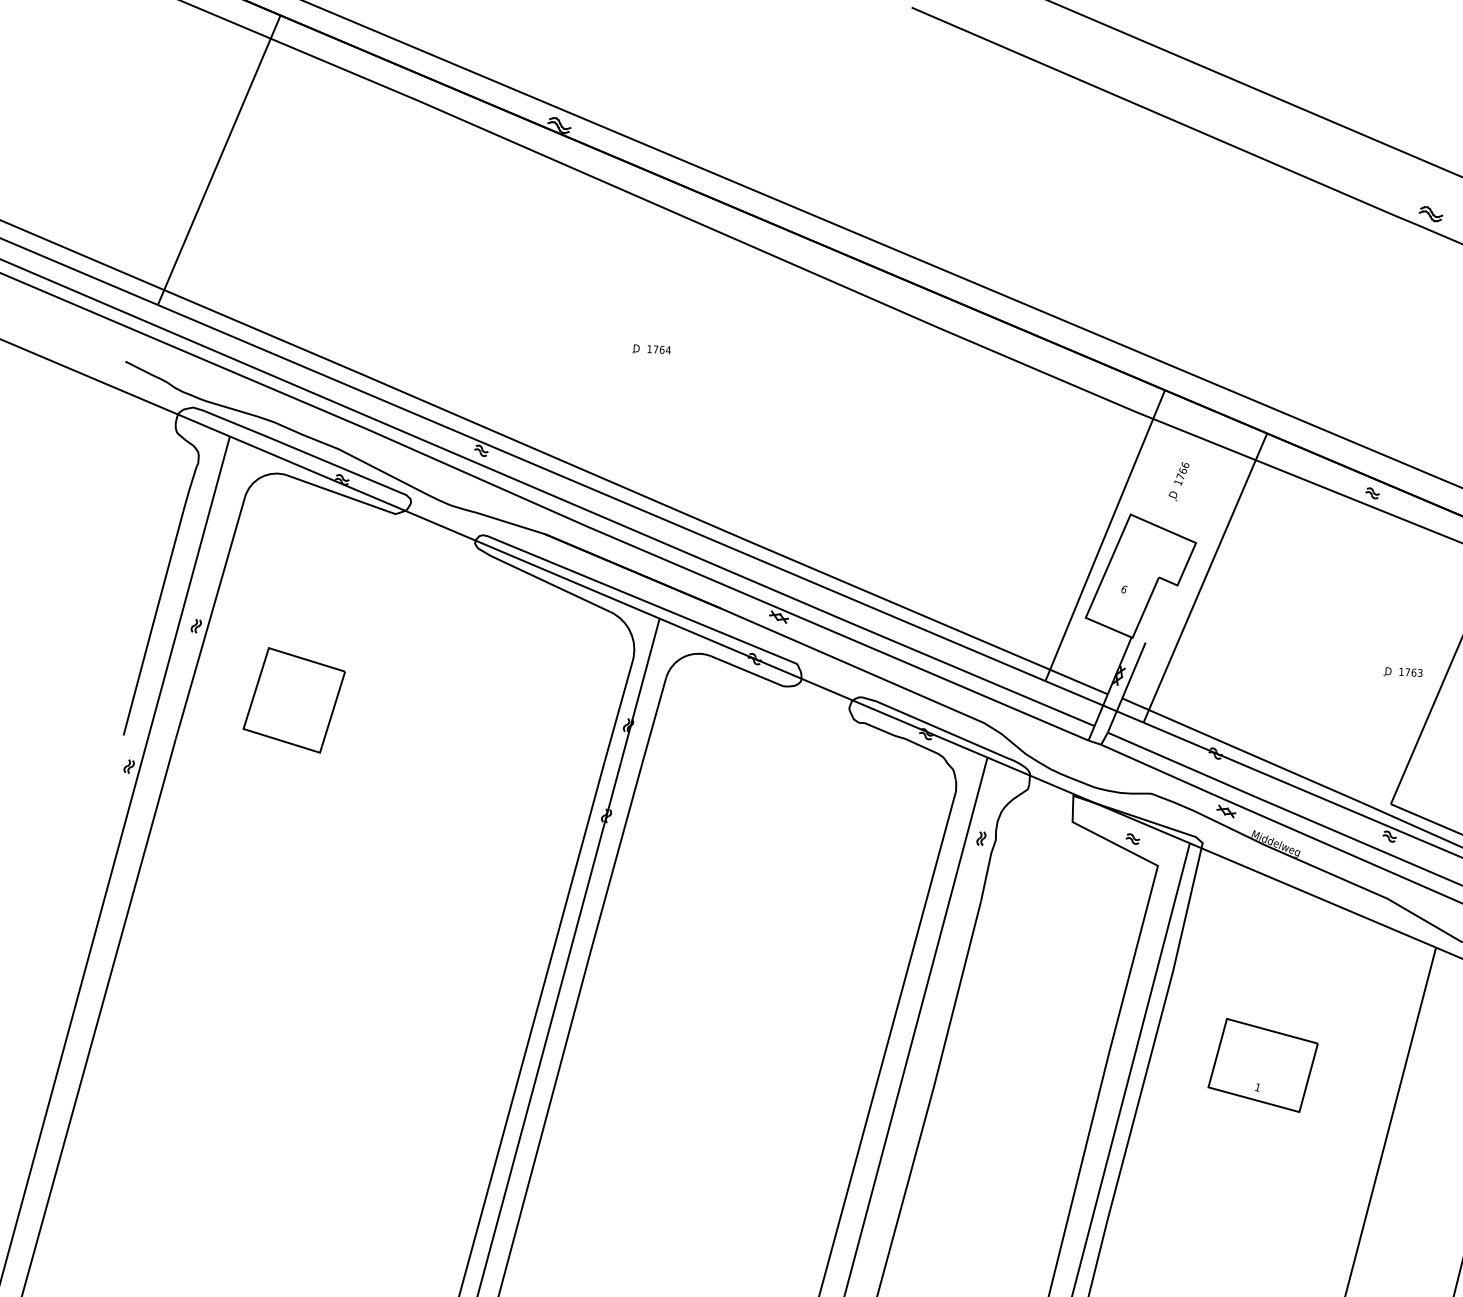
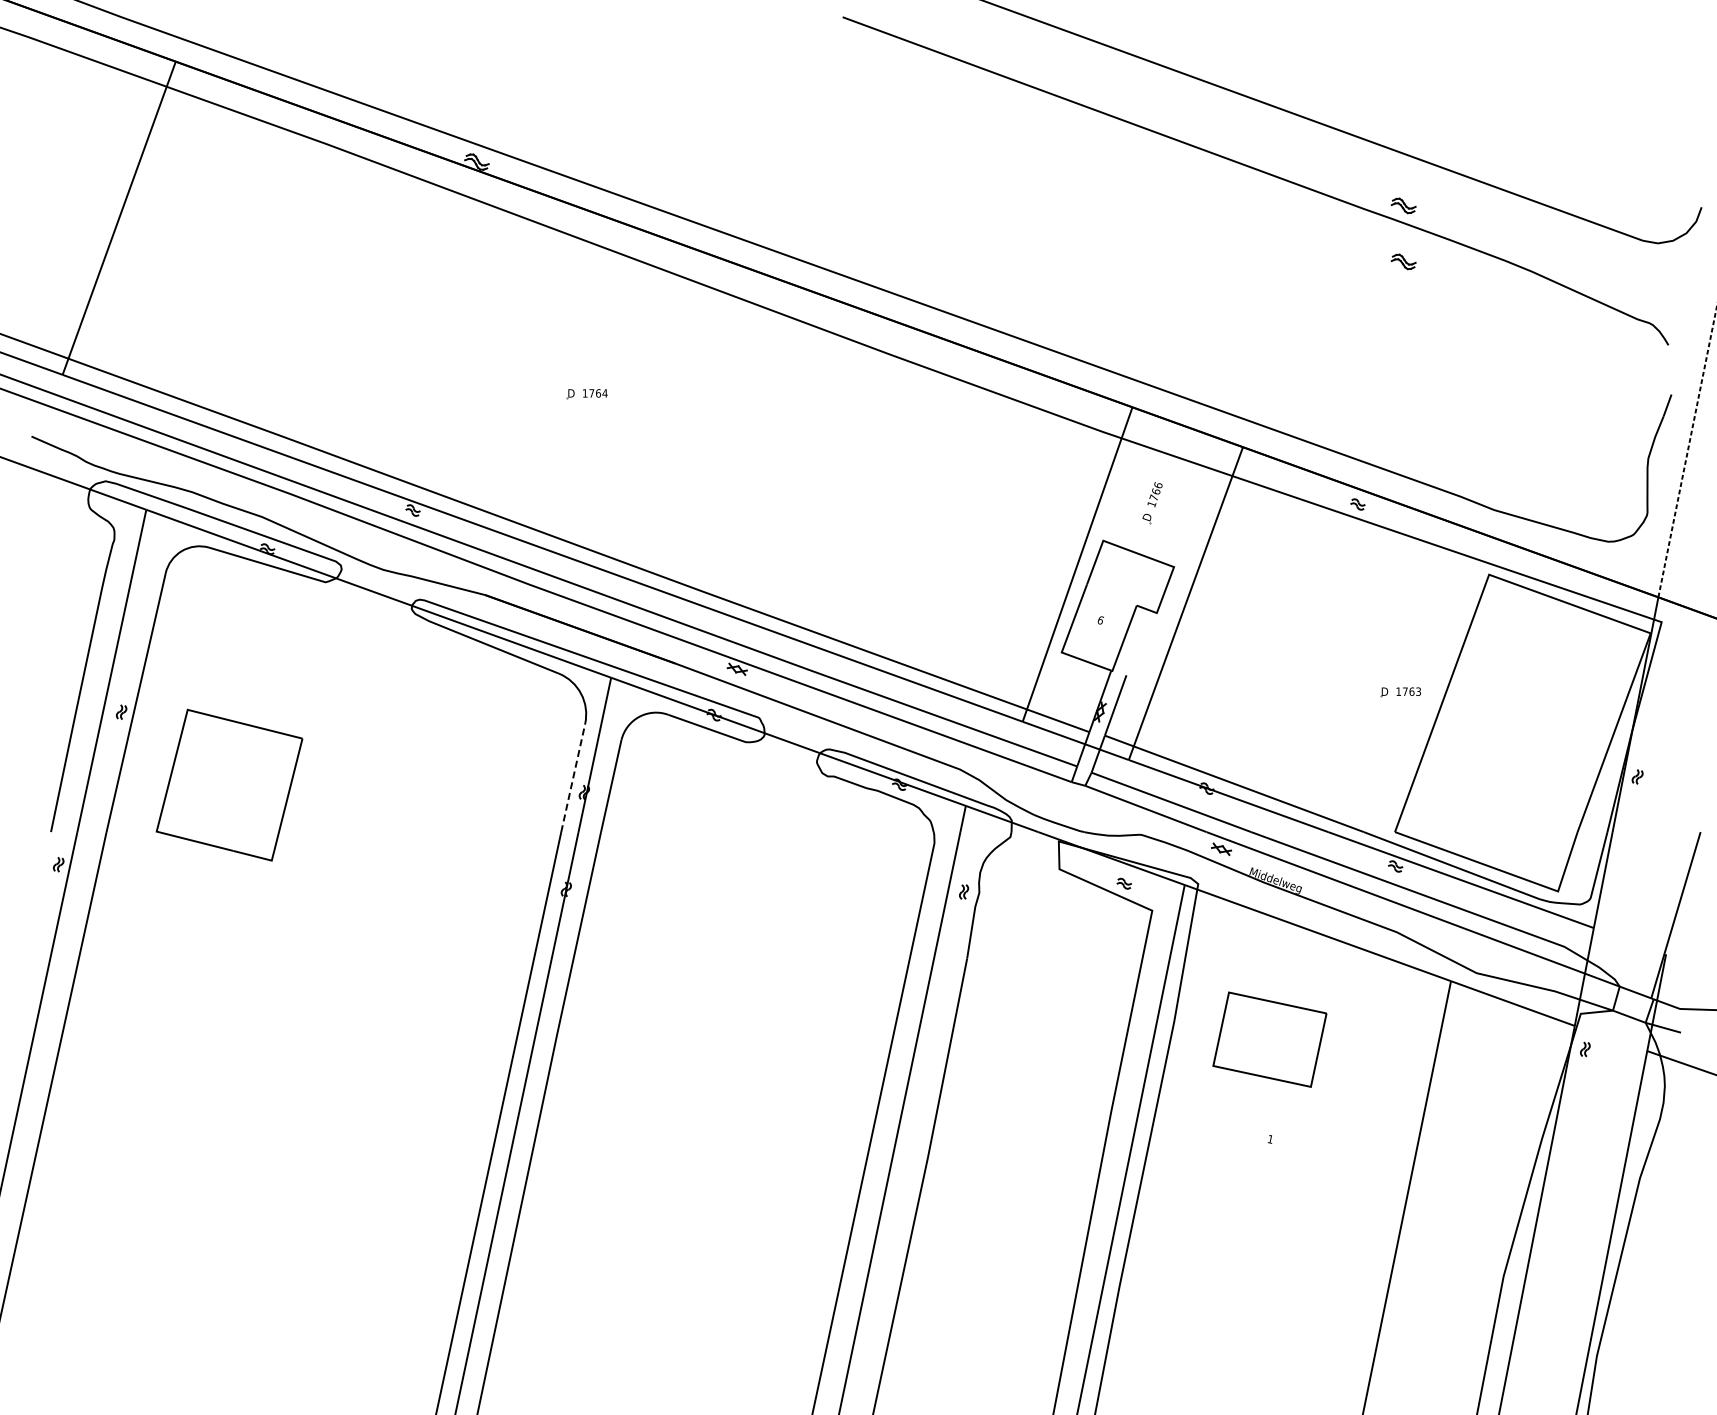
part: (1428, 266) -> (1403, 261), added
part: (294, 699) -> (229, 784), size x1.4
line: (619, 710) -> (573, 777), solid -> dashed
part: (1262, 1065) -> (1269, 1039), moved

